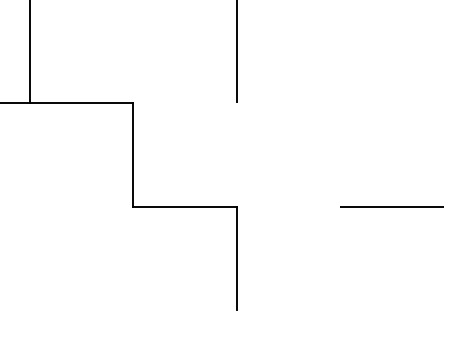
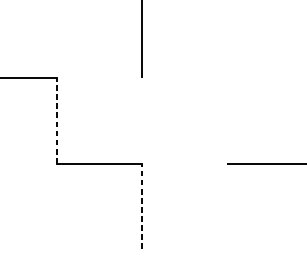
line: (133, 155) -> (56, 121), solid -> dashed
line: (236, 258) -> (141, 206), solid -> dashed

